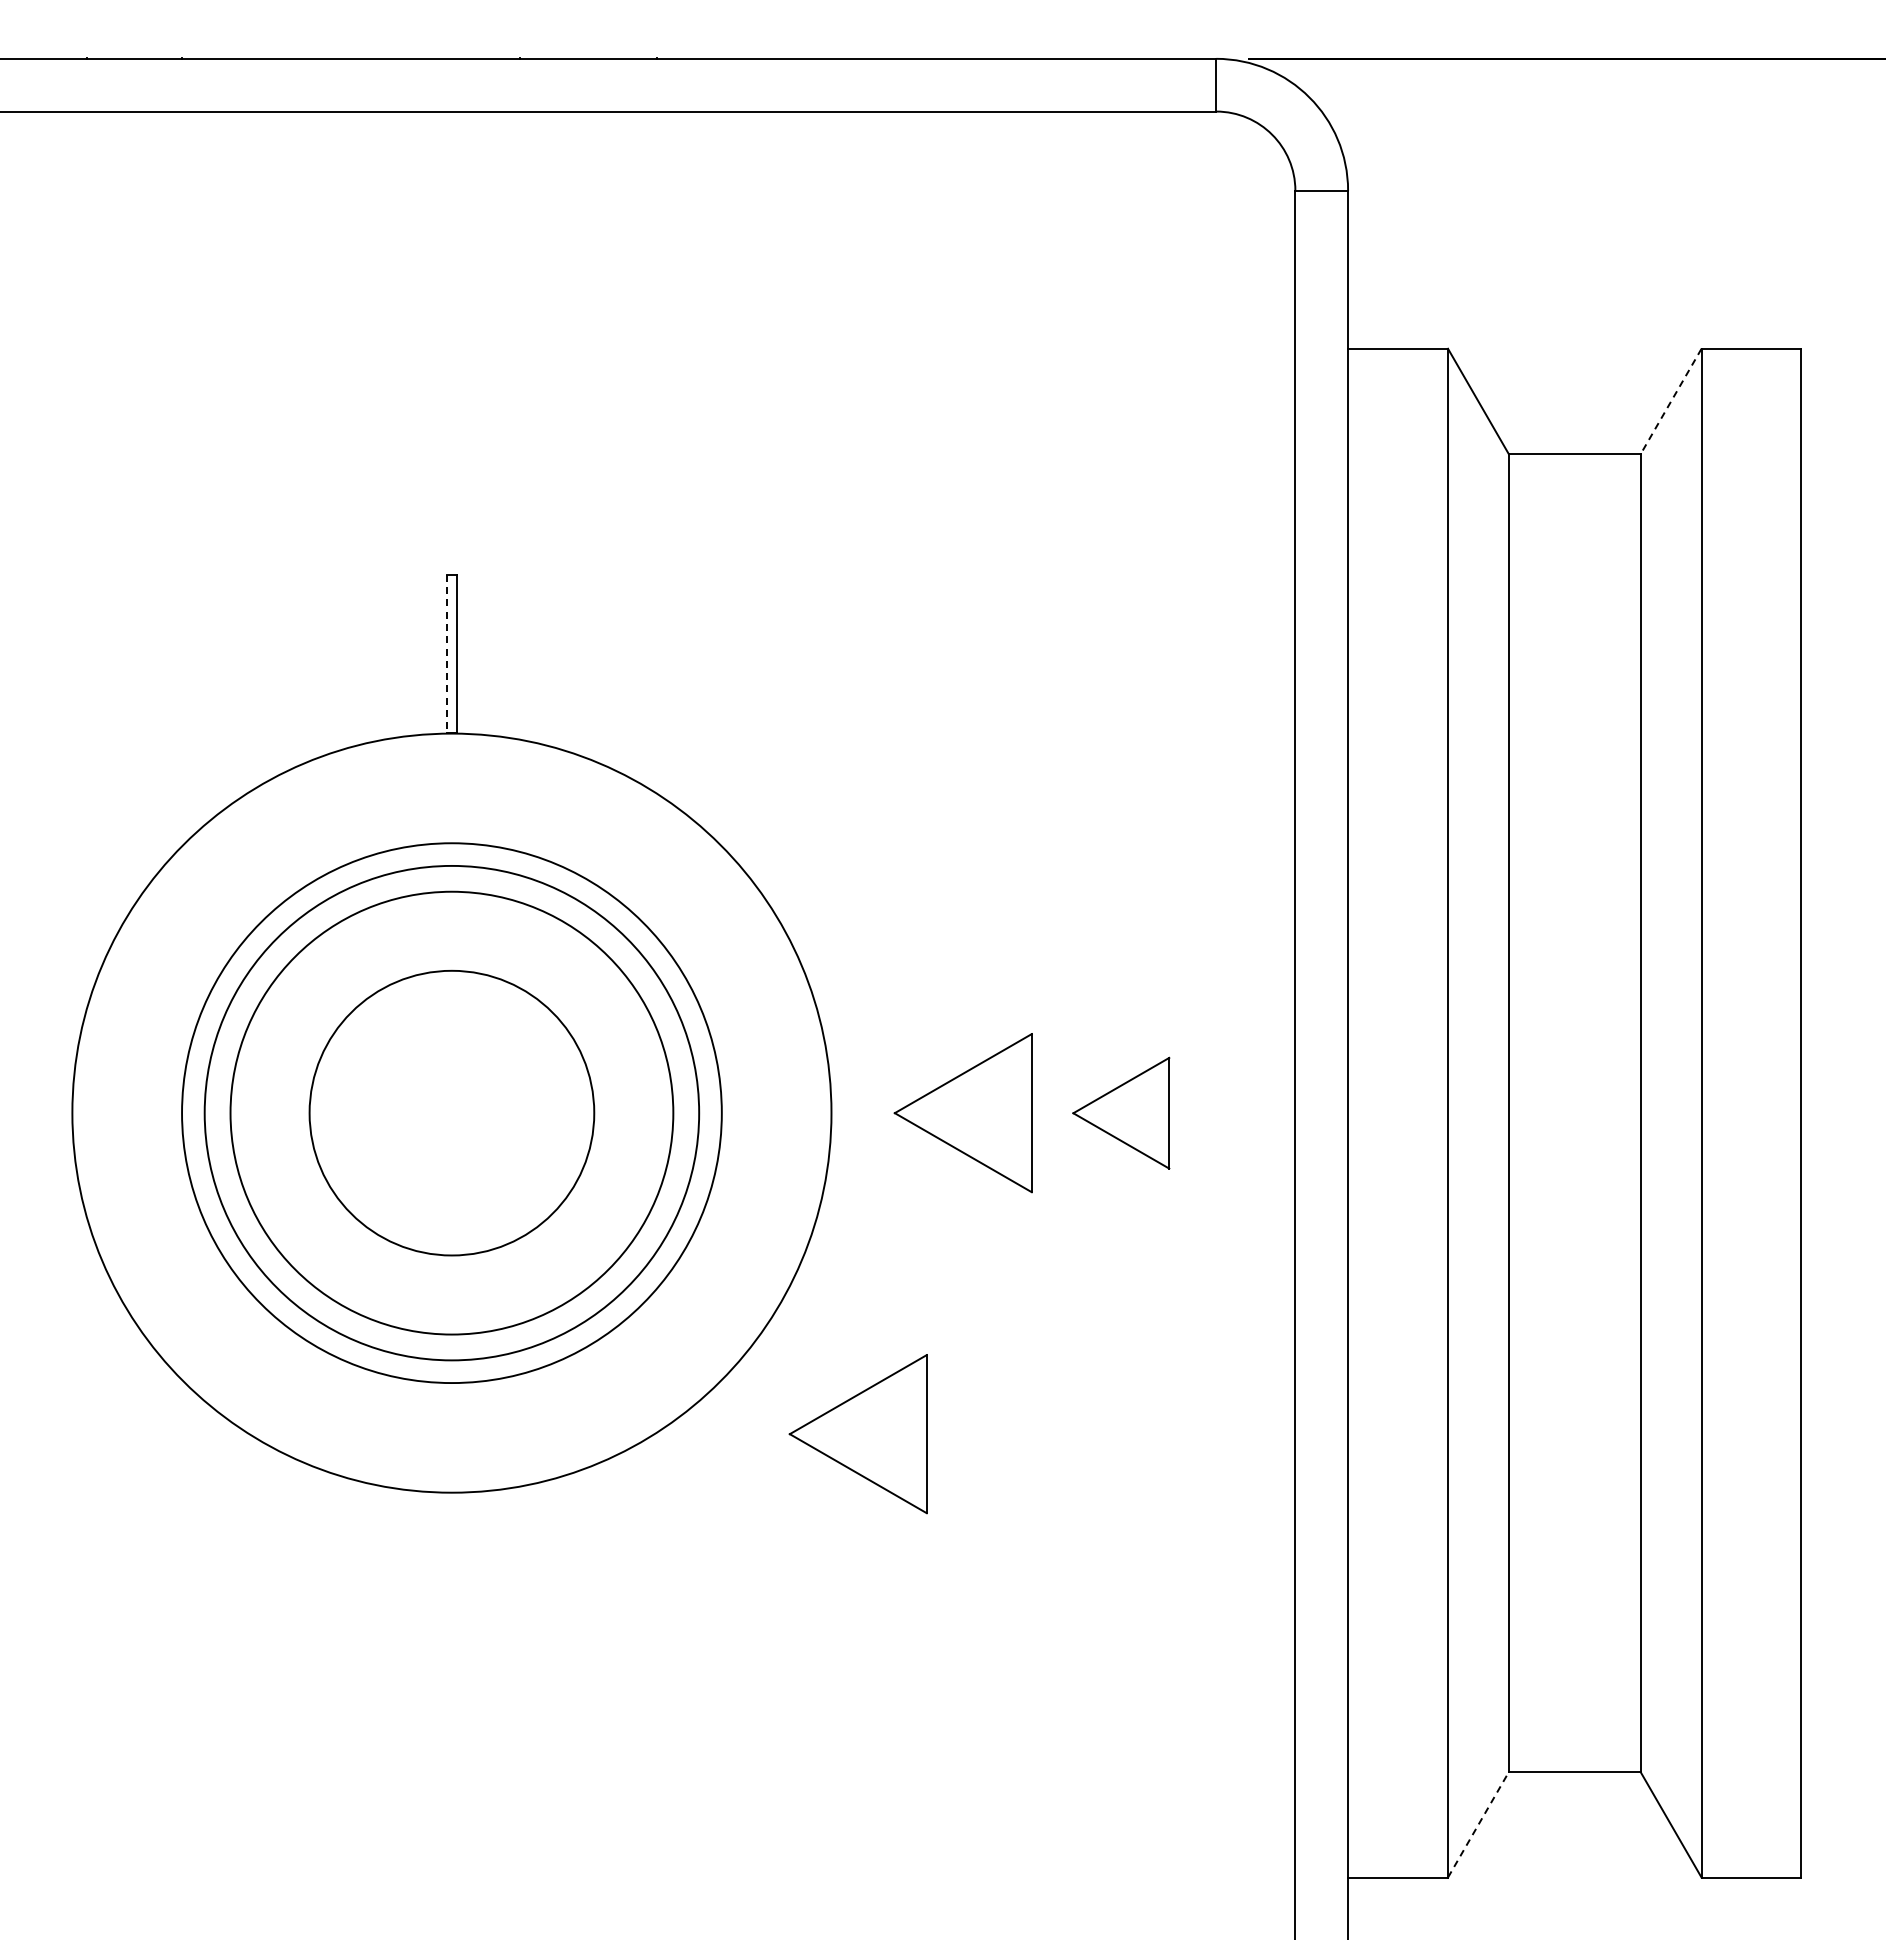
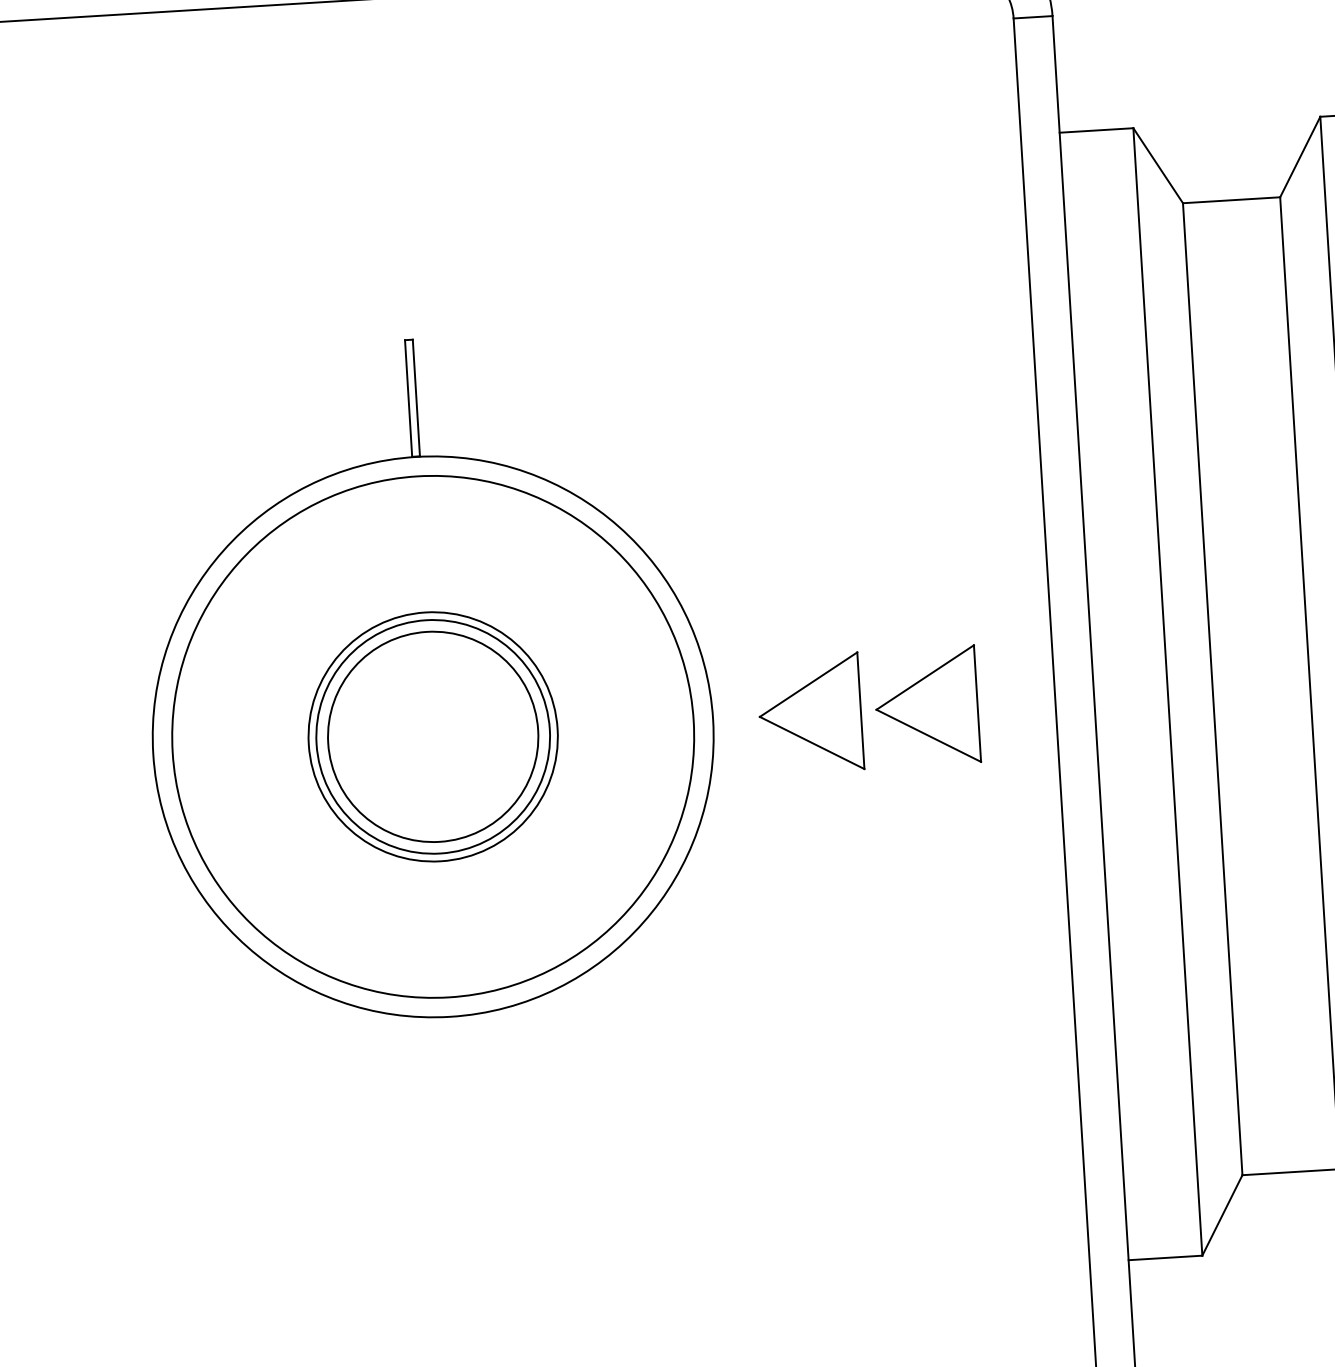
line: (1671, 401) -> (1300, 157), dashed -> solid
line: (446, 654) -> (408, 398), dashed -> solid
circle: (451, 1112) -> (432, 736), size x0.62
circle: (451, 1112) -> (432, 736), size x1.43
circle: (451, 1113) -> (432, 737), size x0.71
part: (1120, 1113) -> (926, 706), size x1.43
part: (857, 1434) -> (746, 955), removed
line: (1478, 1824) -> (1222, 1215), dashed -> solid

